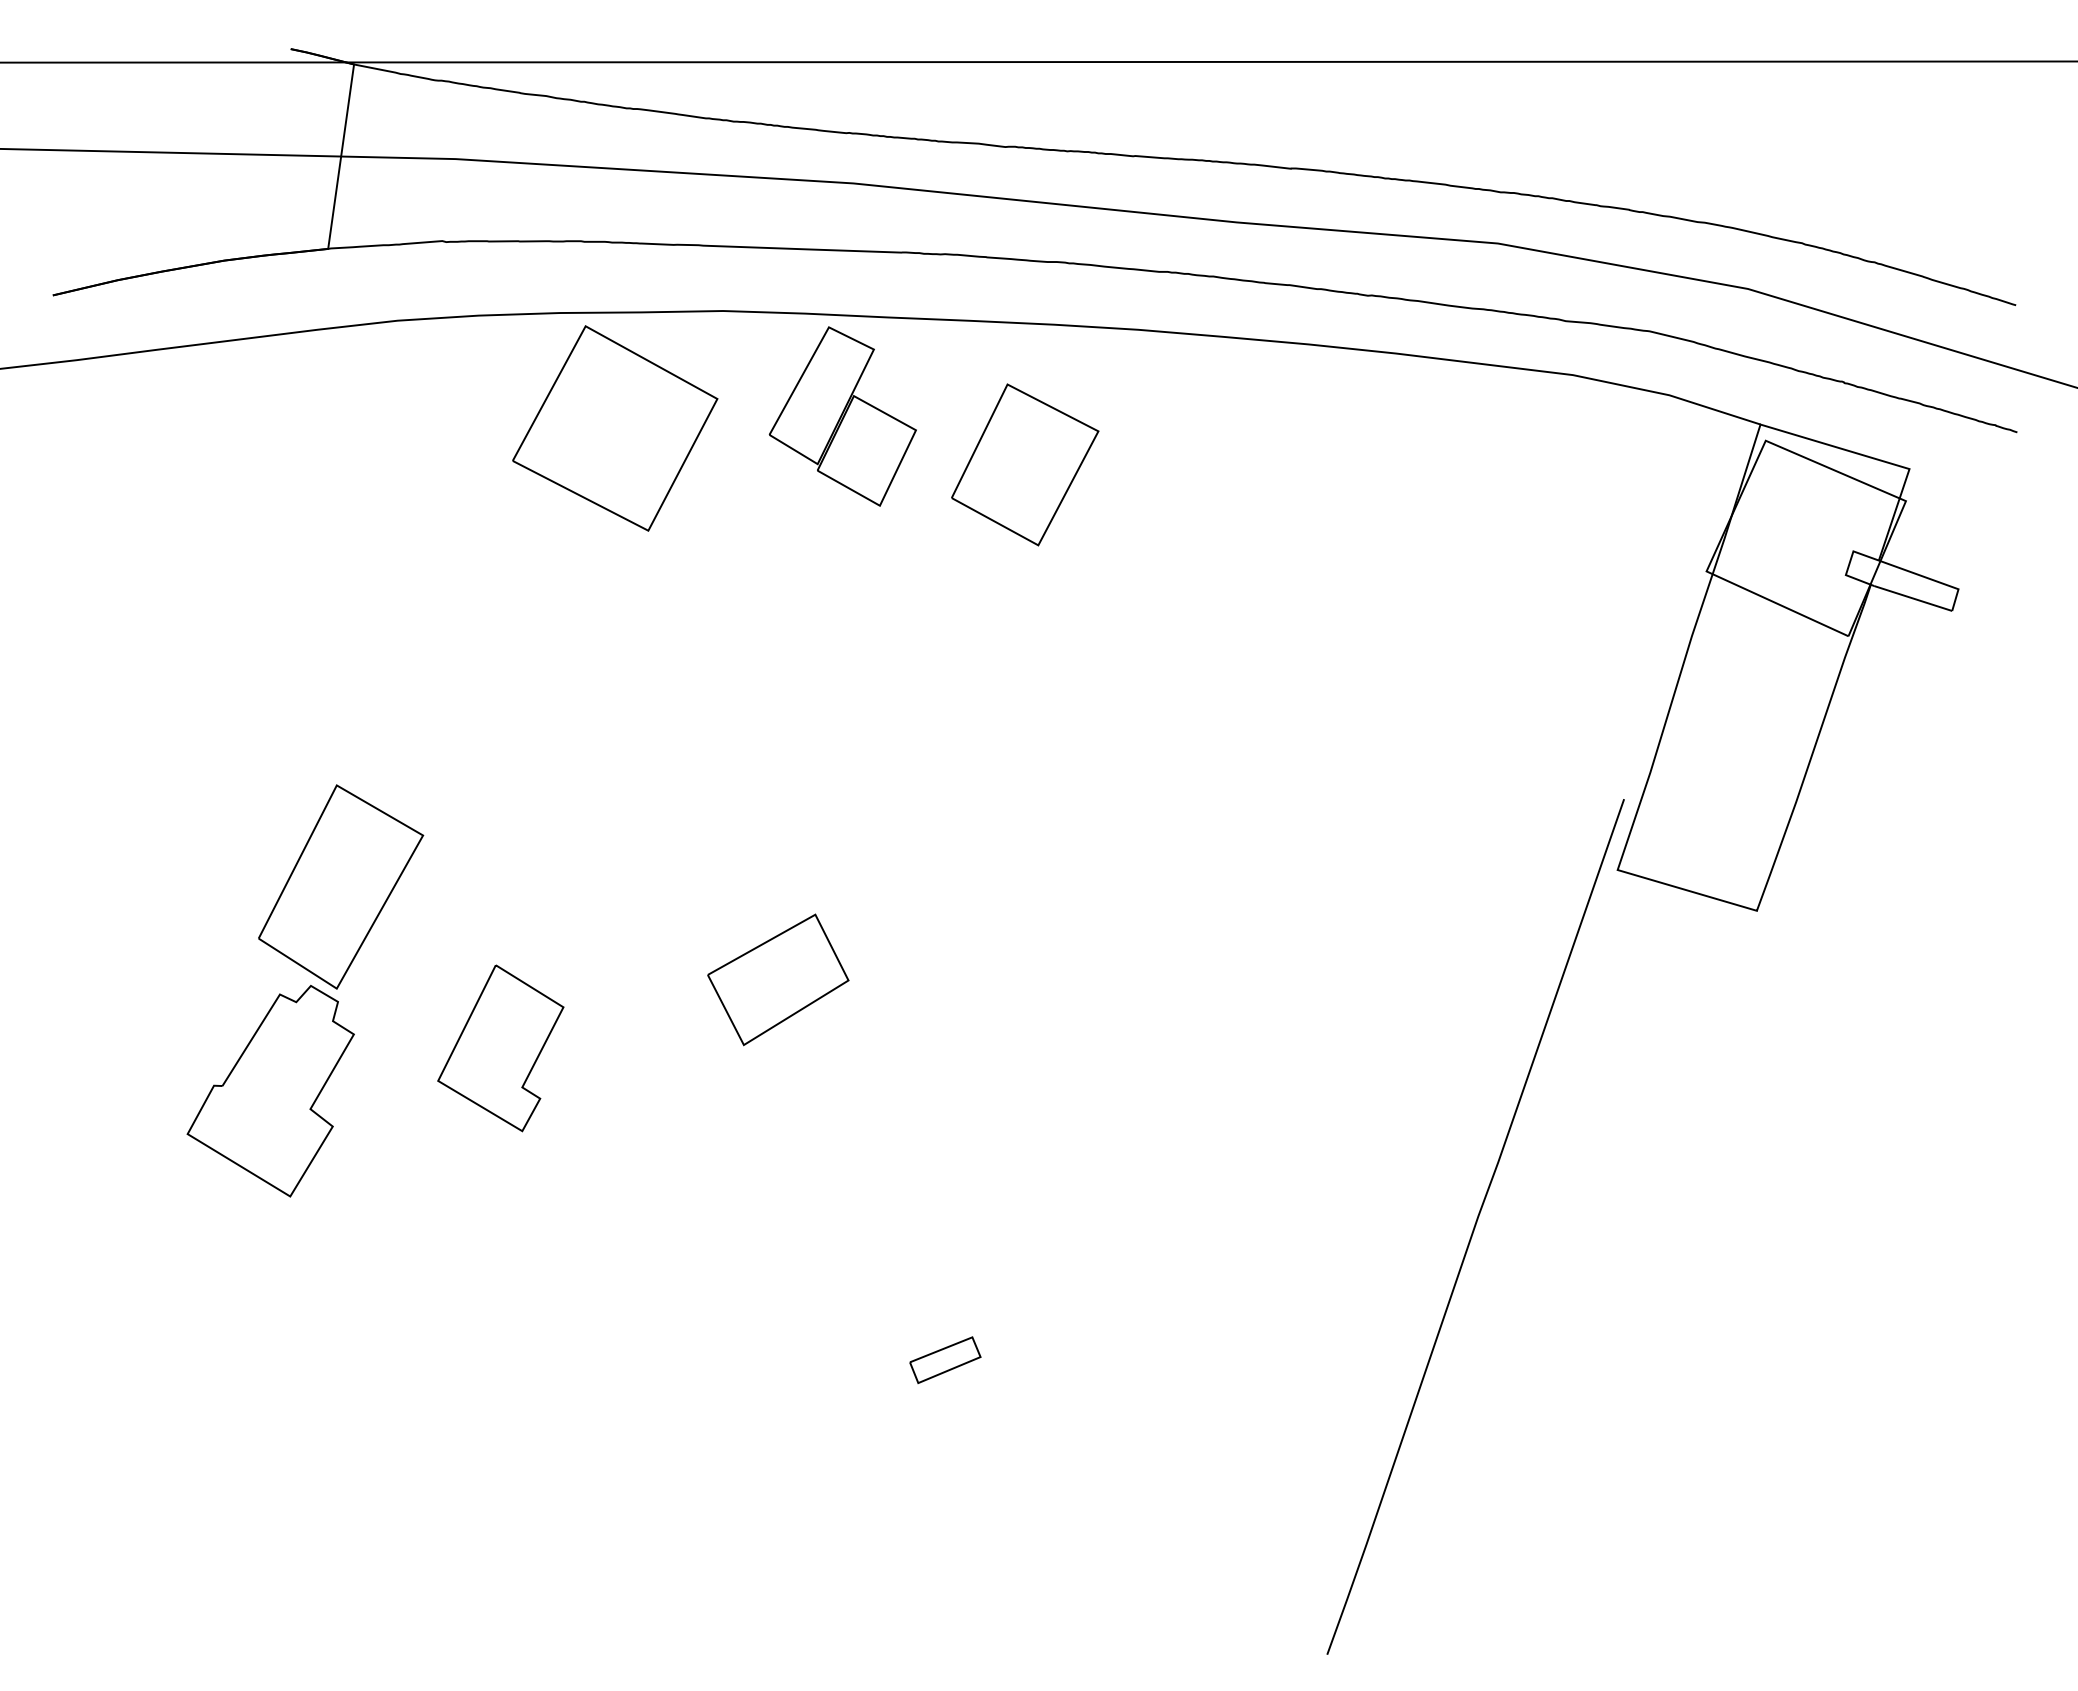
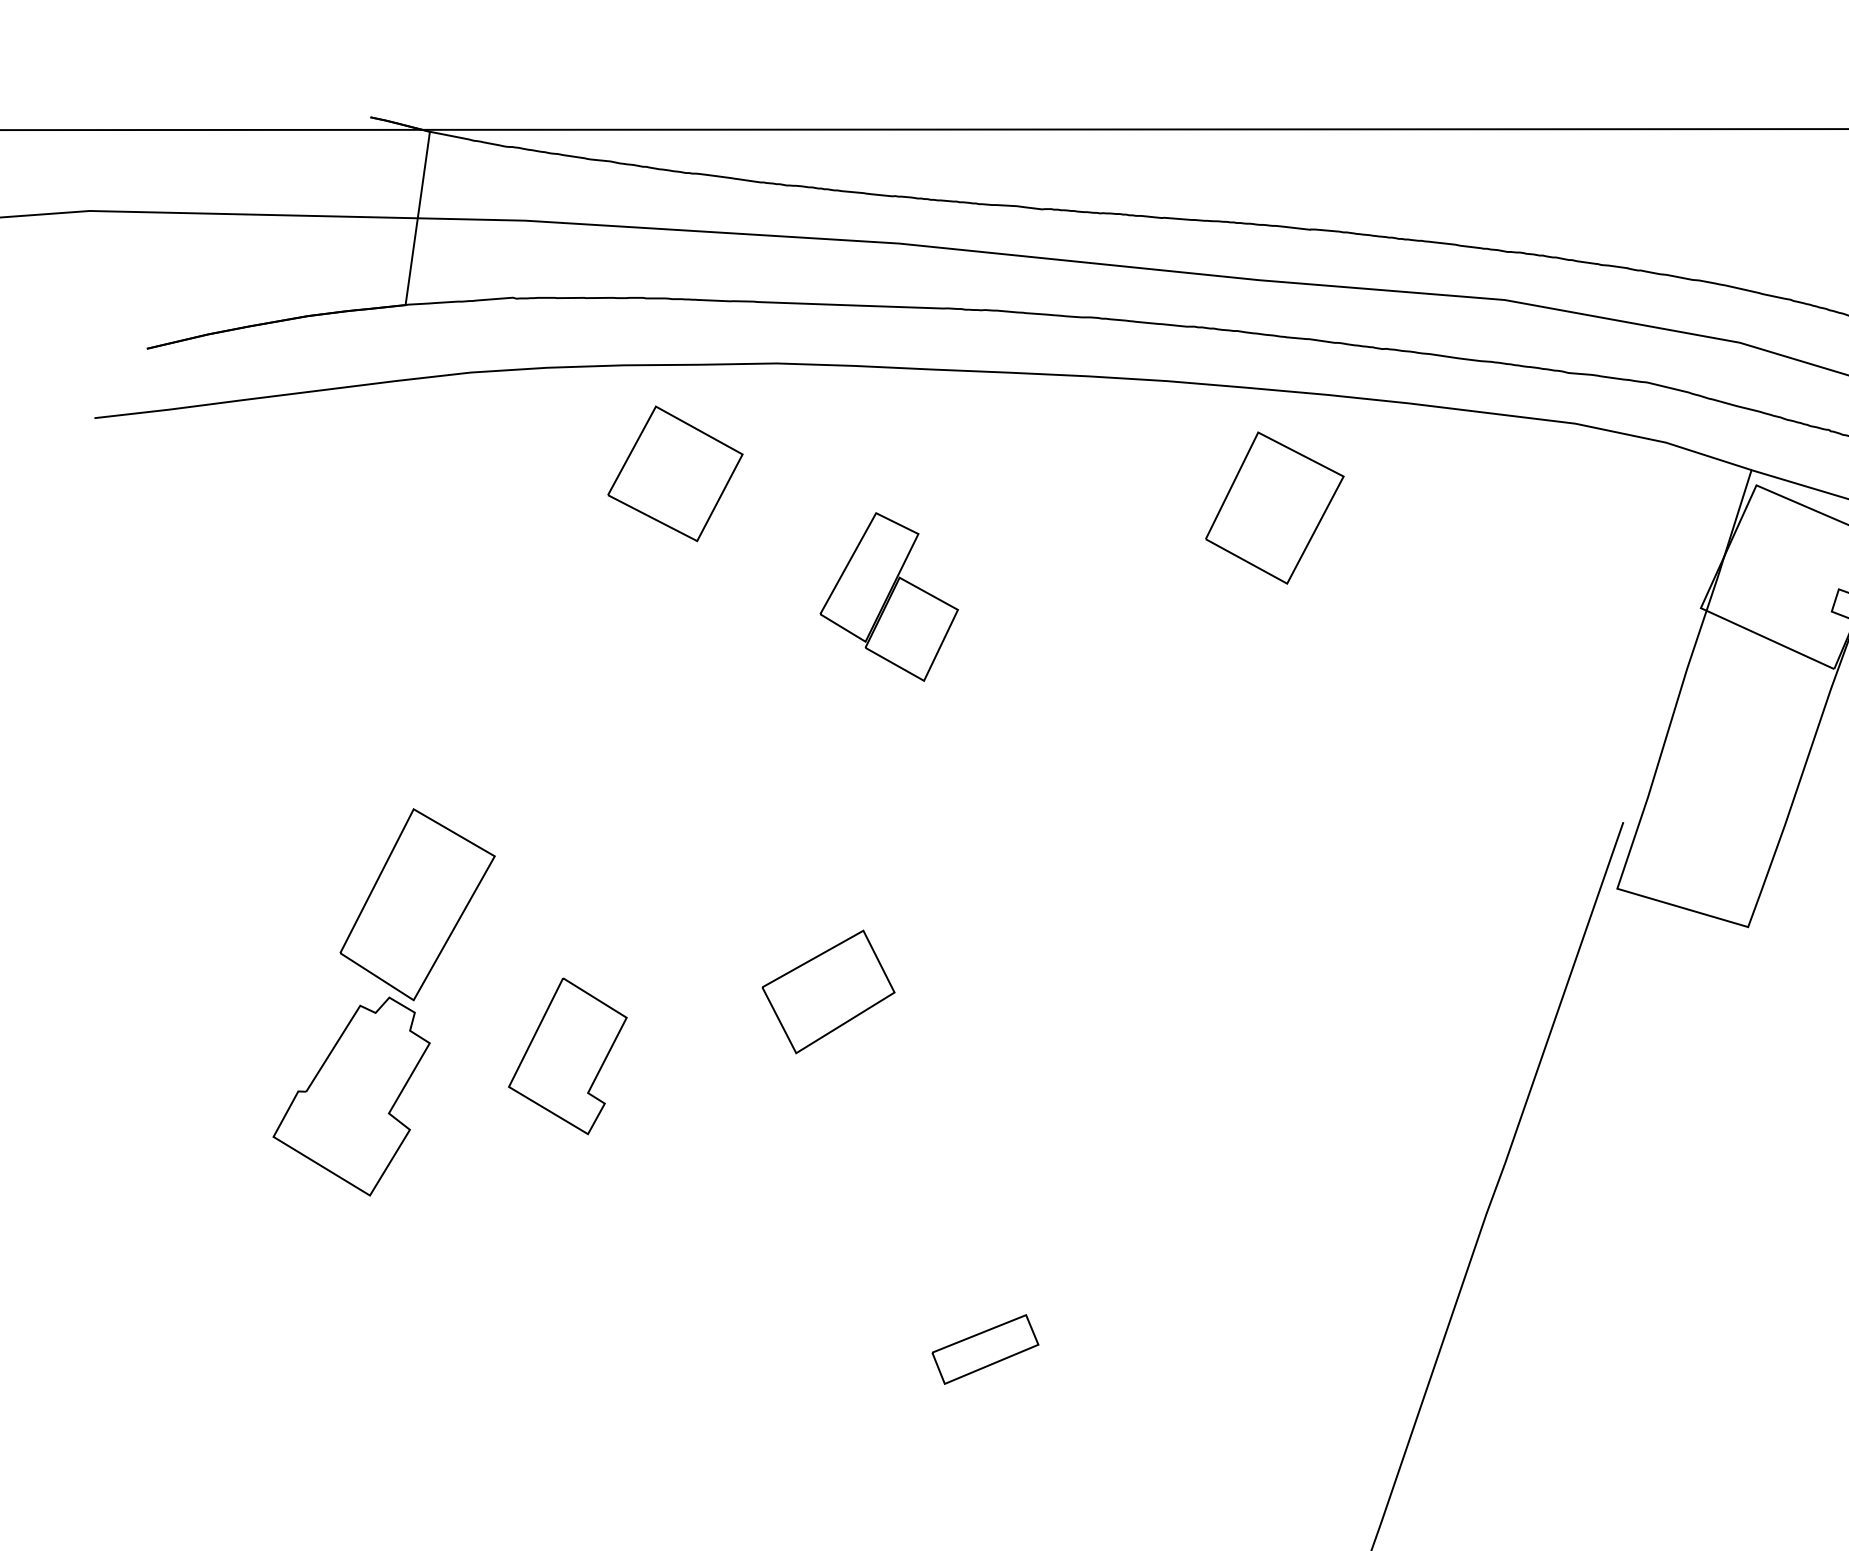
part: (842, 416) -> (888, 596), moved
part: (615, 428) -> (675, 473), size x0.7
part: (1025, 464) -> (1275, 507), moved
part: (945, 1359) -> (985, 1348), size x1.6

